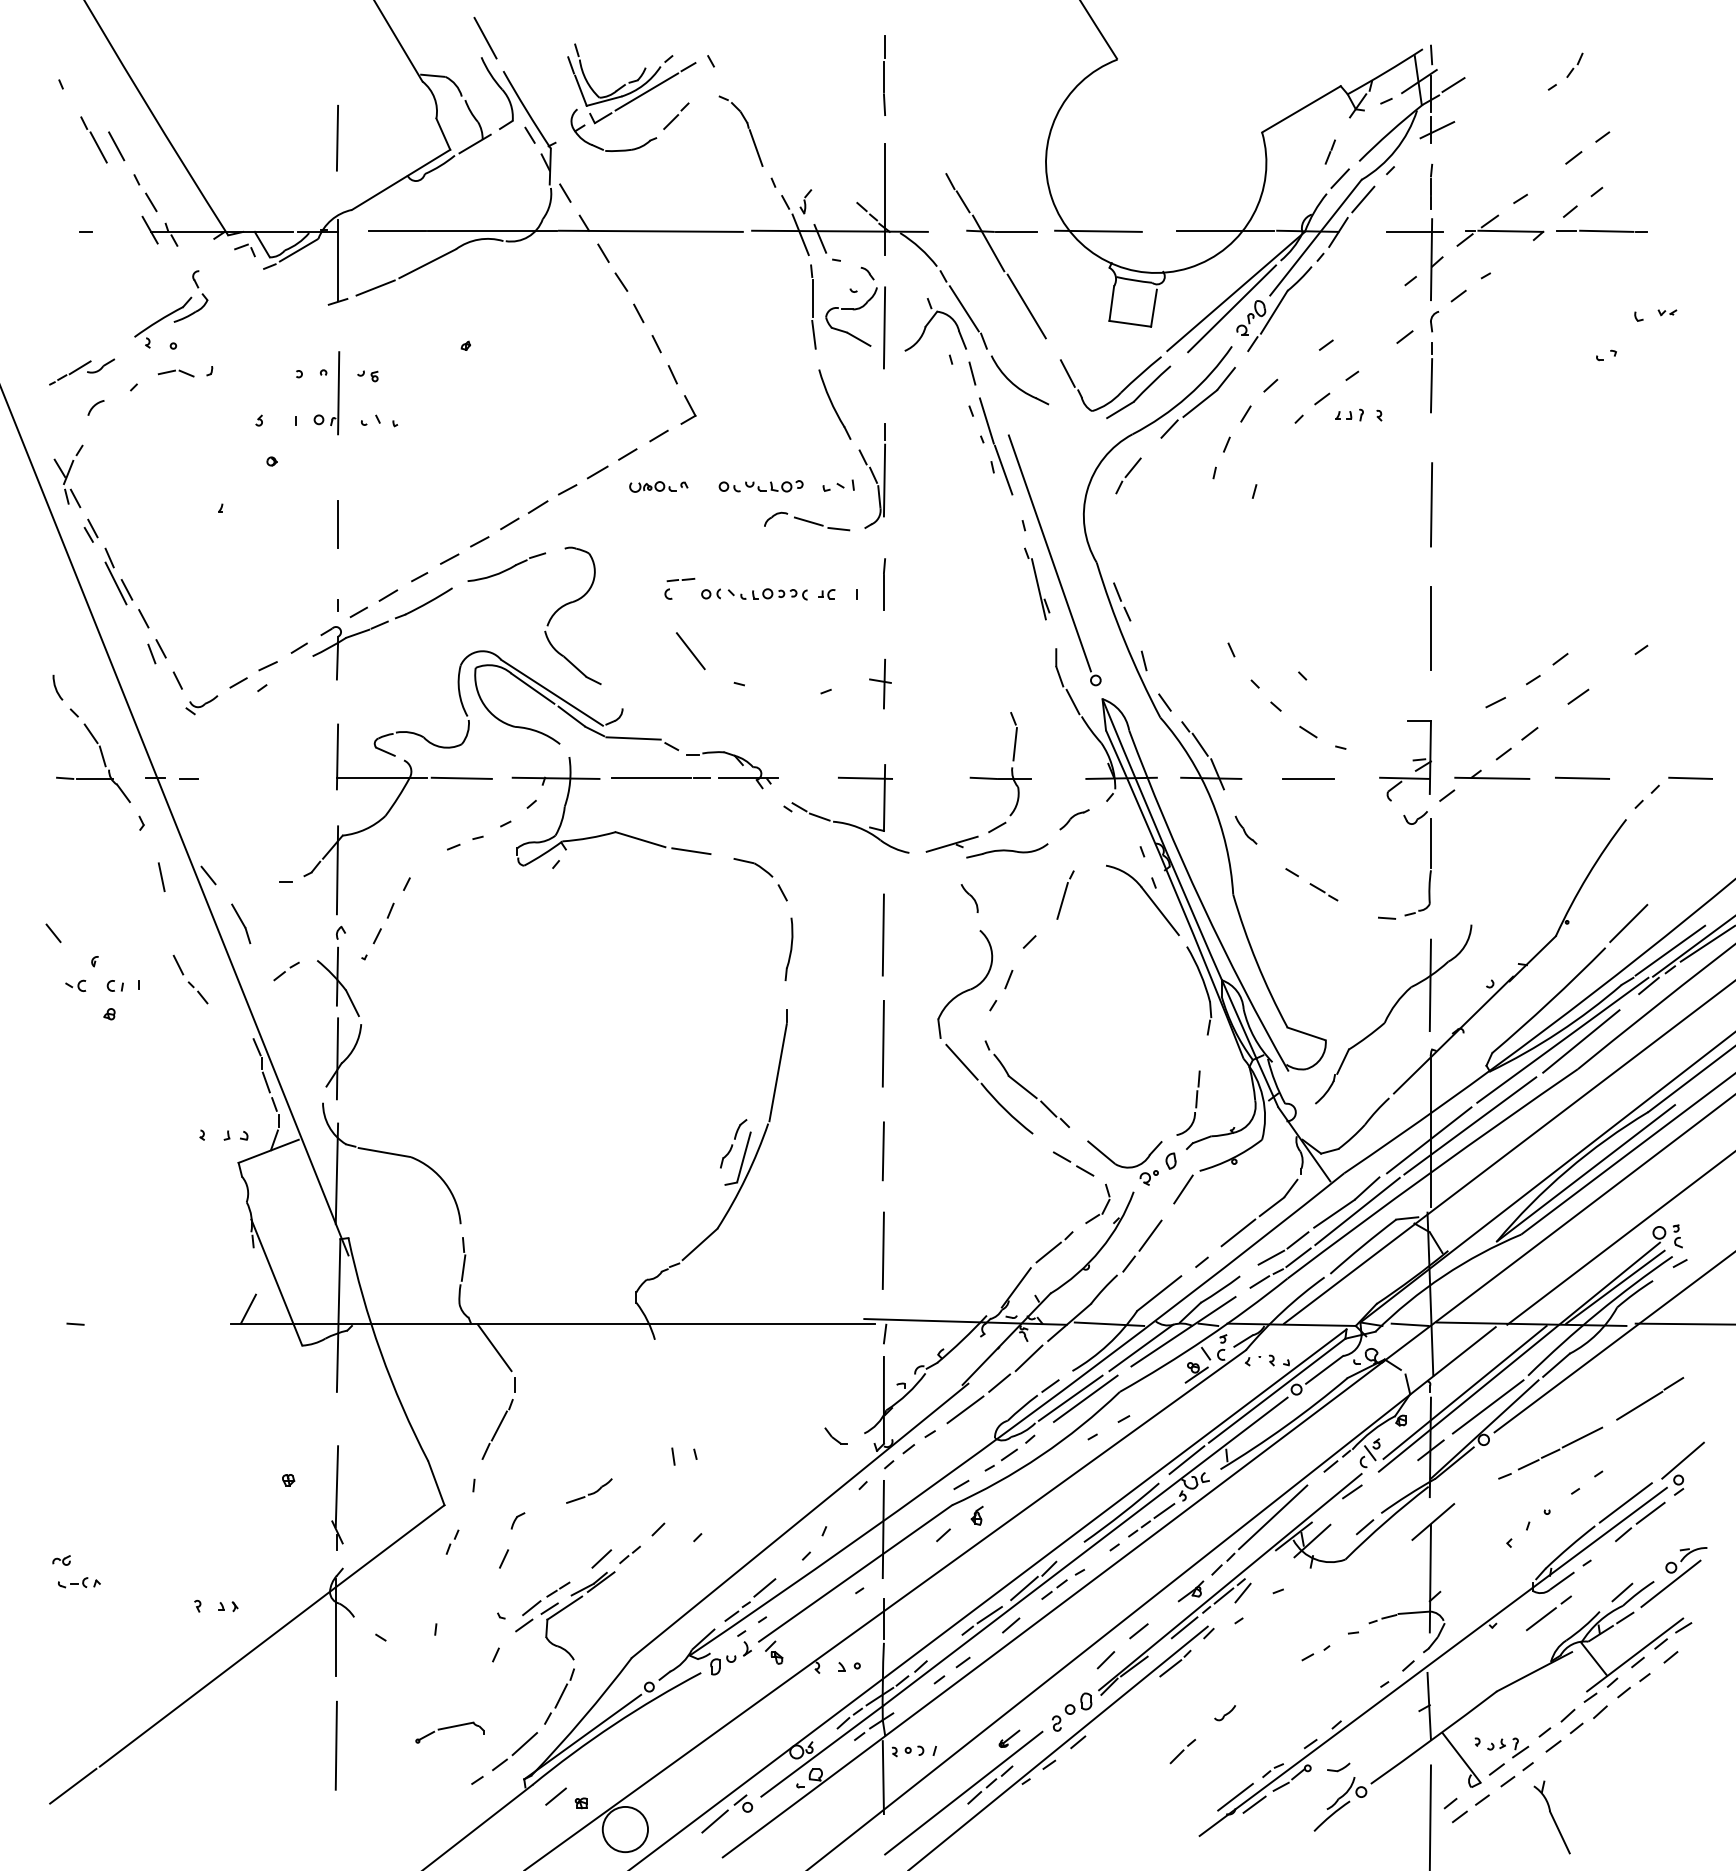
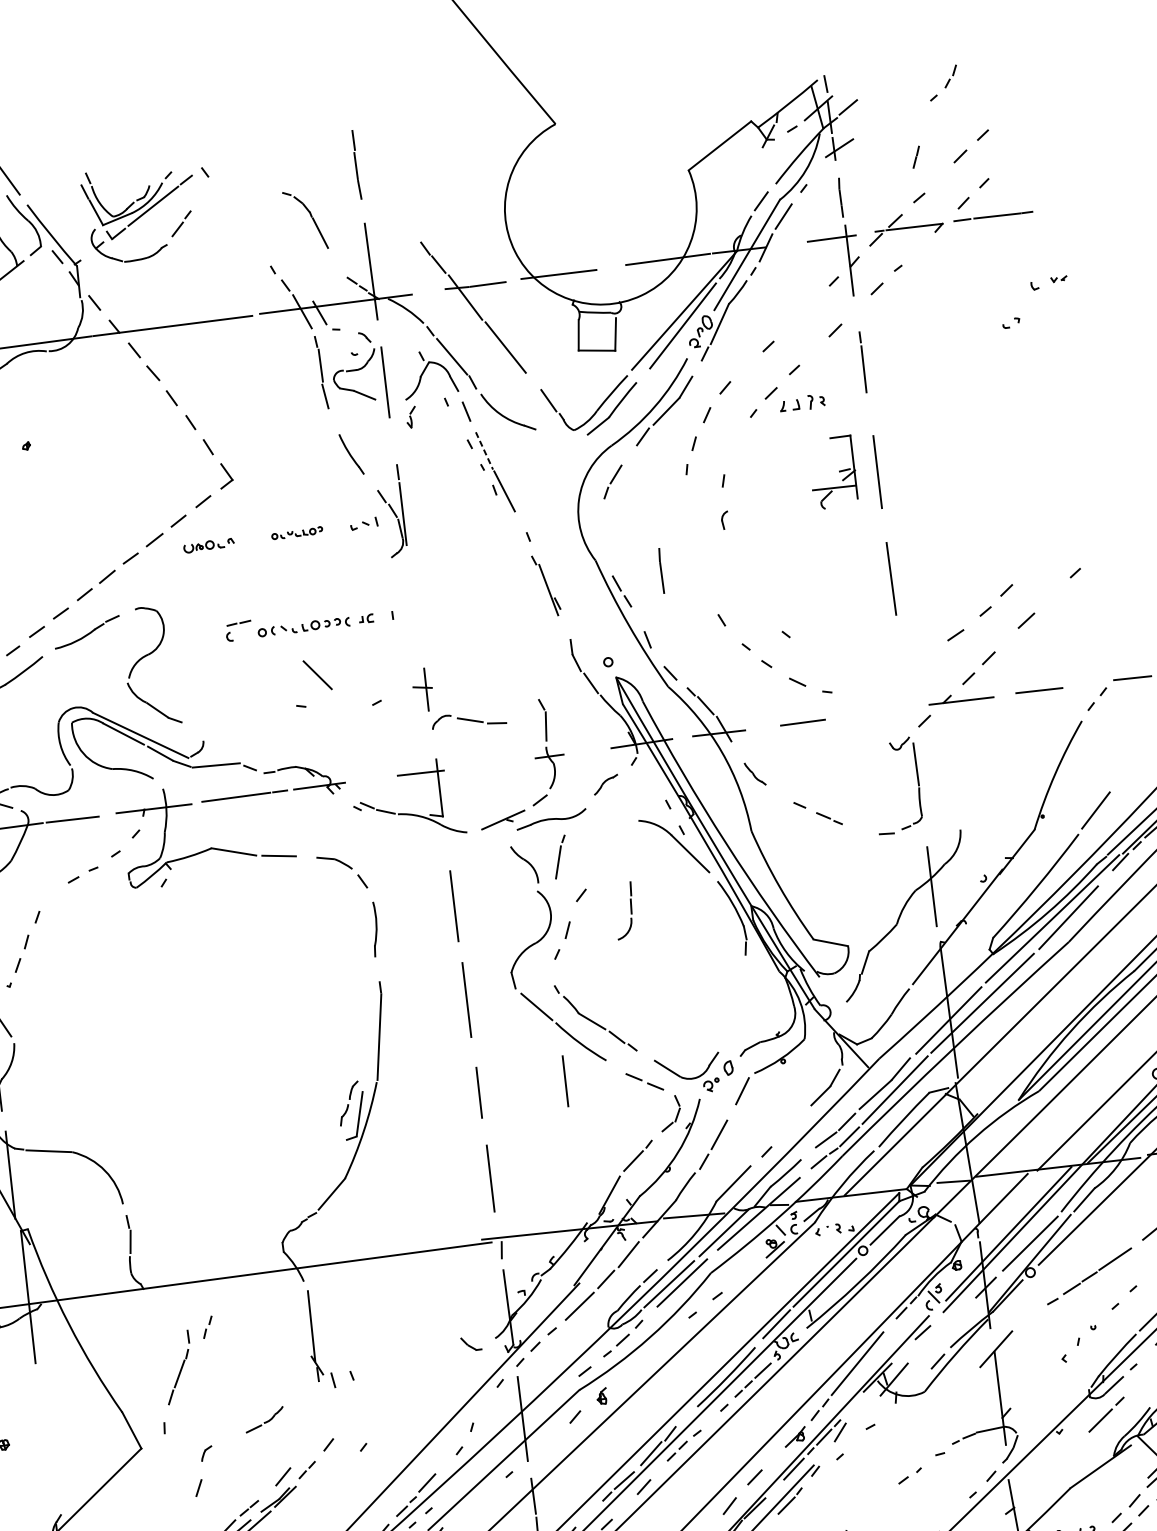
part: (747, 128) -> (310, 217), moved
line: (1329, 151) -> (915, 156), moved
part: (805, 201) -> (411, 417), moved
part: (1434, 321) -> (725, 520), moved
part: (834, 404) -> (351, 454), size x0.7
part: (1349, 414) -> (796, 403), size x1.4
line: (986, 421) -> (484, 451), solid -> dashed
part: (760, 486) -> (296, 533), size x0.7
part: (807, 521) -> (469, 720), moved
line: (1049, 553) -> (553, 558), removed
line: (884, 584) -> (661, 570), moved
line: (690, 651) -> (317, 675), moved
part: (1412, 760) -> (838, 471), moved
line: (983, 777) -> (522, 758), removed
part: (1065, 894) -> (560, 856), moved
part: (969, 898) -> (524, 864), size x1.6
part: (1195, 1102) -> (630, 909), moved
line: (982, 1151) -> (564, 1081), added
line: (1238, 1232) -> (794, 1121), removed
line: (494, 1347) -> (166, 1306), removed
part: (337, 1497) -> (313, 1335), moved
part: (452, 1541) -> (207, 1326), moved

